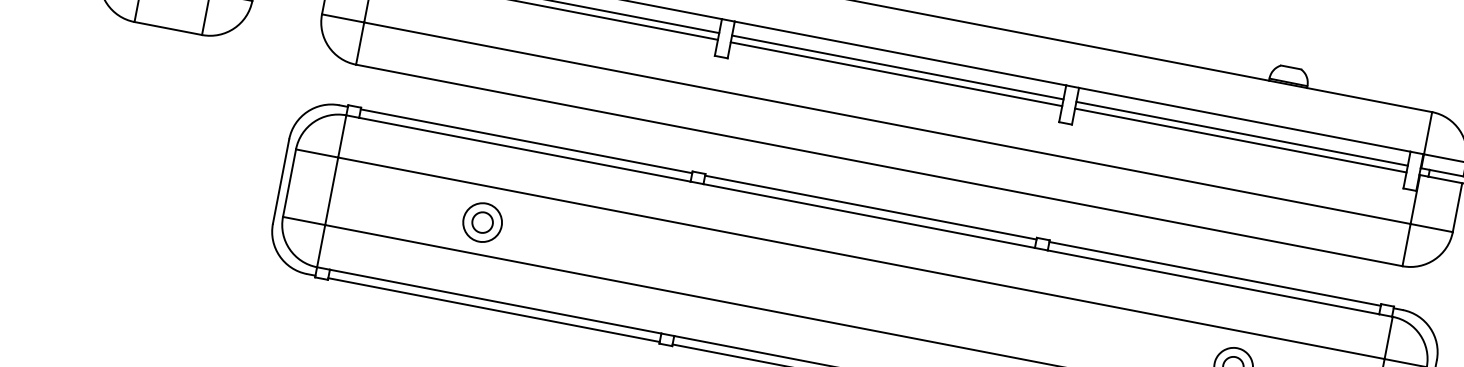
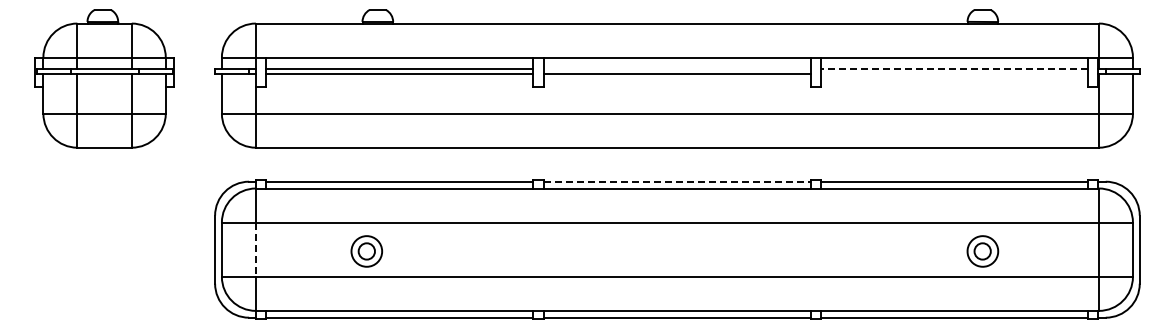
line: (897, 66) -> (676, 68), removed
line: (1242, 133) -> (954, 68), solid -> dashed
line: (1240, 140) -> (954, 74), removed
line: (331, 192) -> (255, 250), solid -> dashed
line: (871, 207) -> (677, 181), solid -> dashed
part: (482, 222) -> (366, 251), moved

